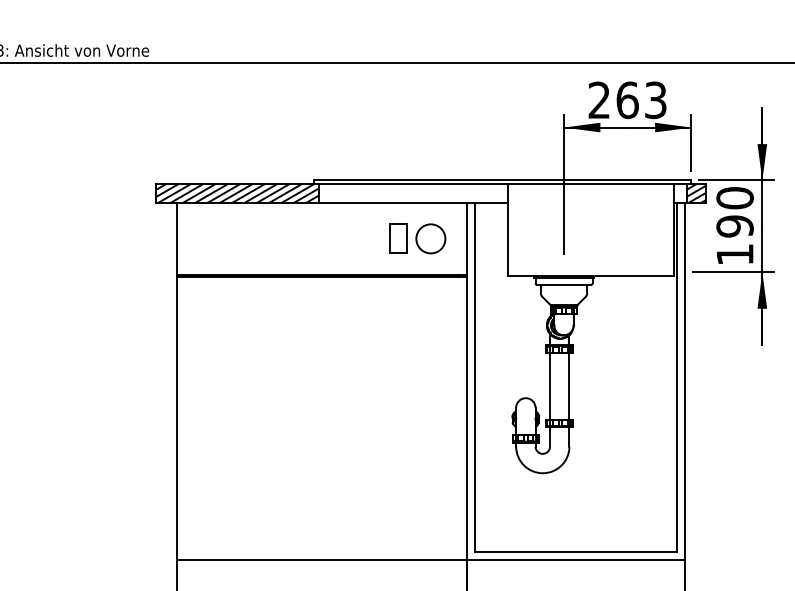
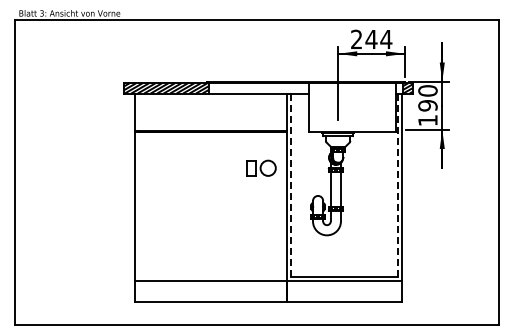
text: (640, 100) -> (378, 39), 263 -> 244
part: (418, 237) -> (261, 167), moved
line: (475, 378) -> (291, 185), solid -> dashed
line: (677, 378) -> (397, 185), solid -> dashed

